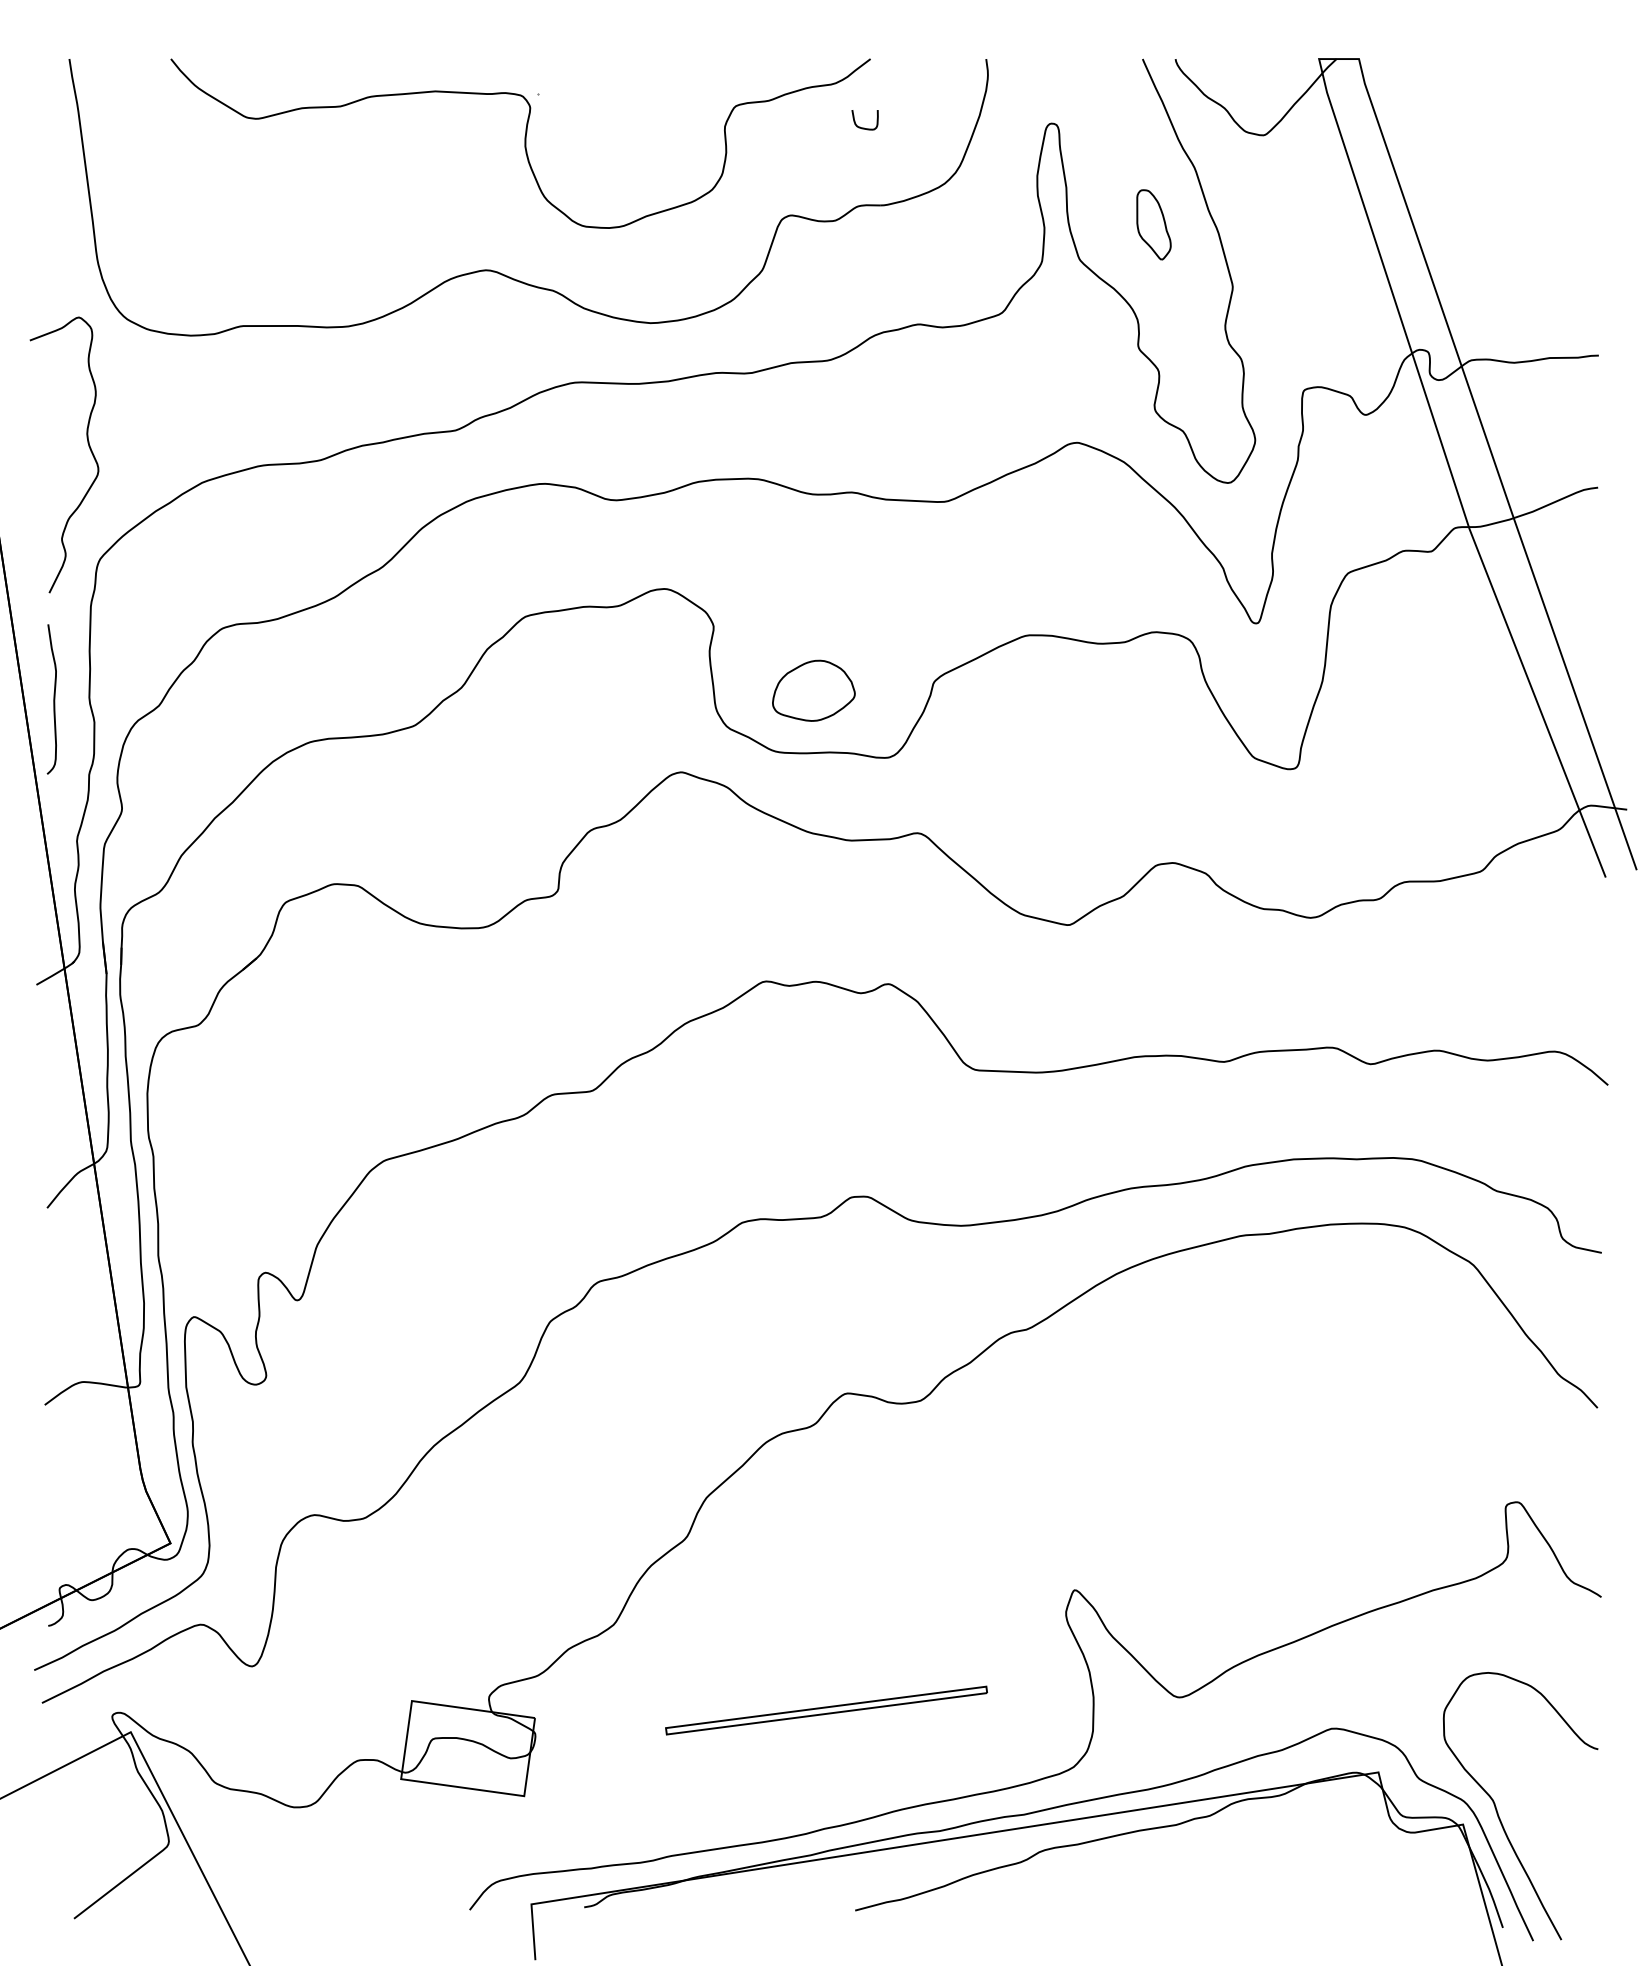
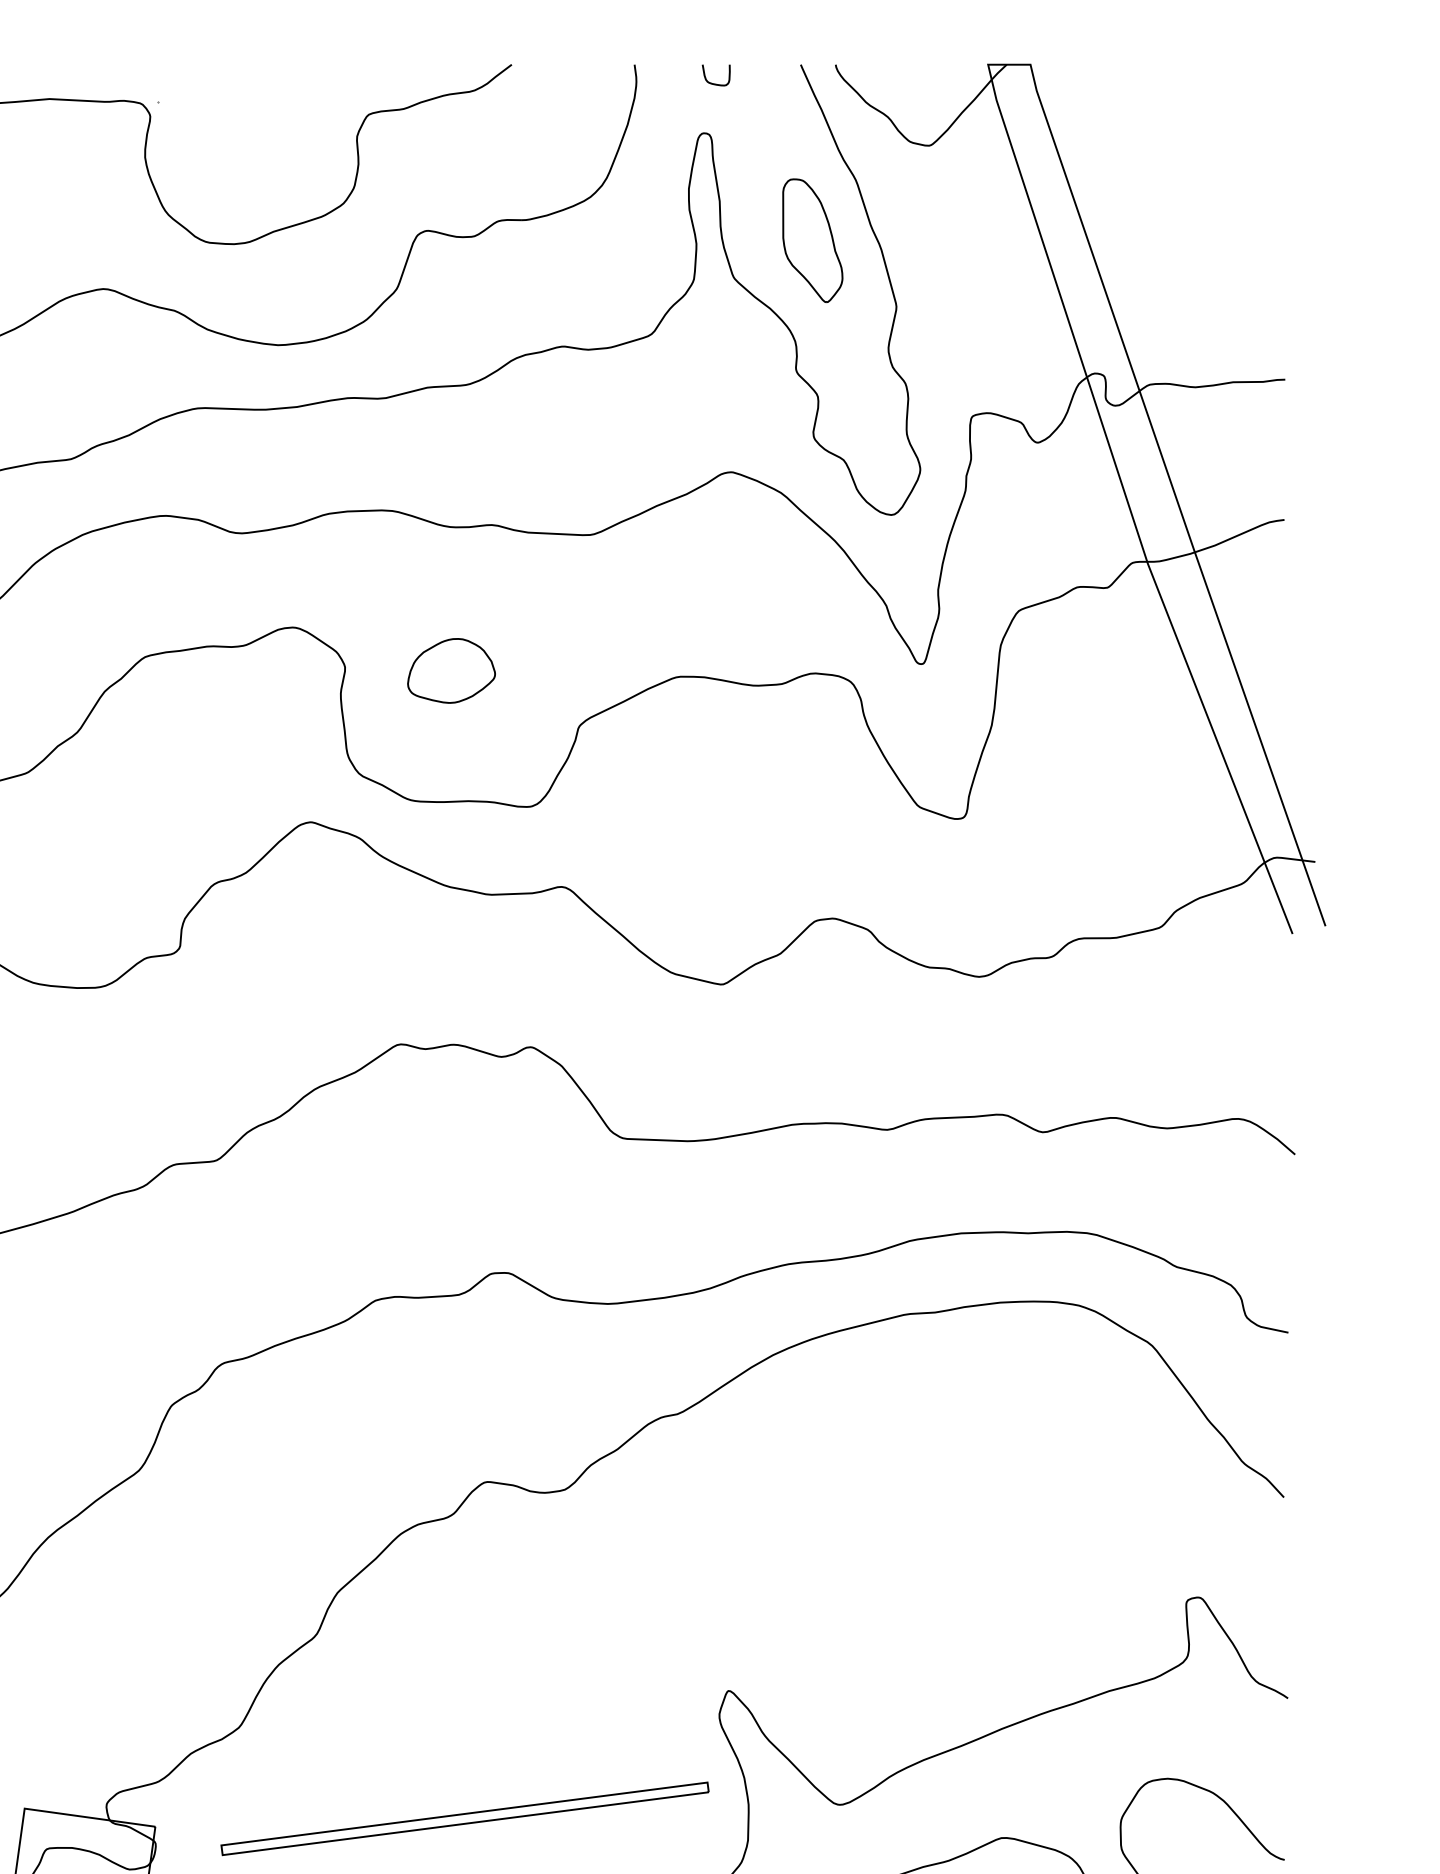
curve: (864, 127) -> (715, 83), moved
part: (1153, 224) -> (812, 240), size x1.67
part: (813, 690) -> (451, 670), moved
part: (826, 1710) -> (464, 1818), size x1.43

